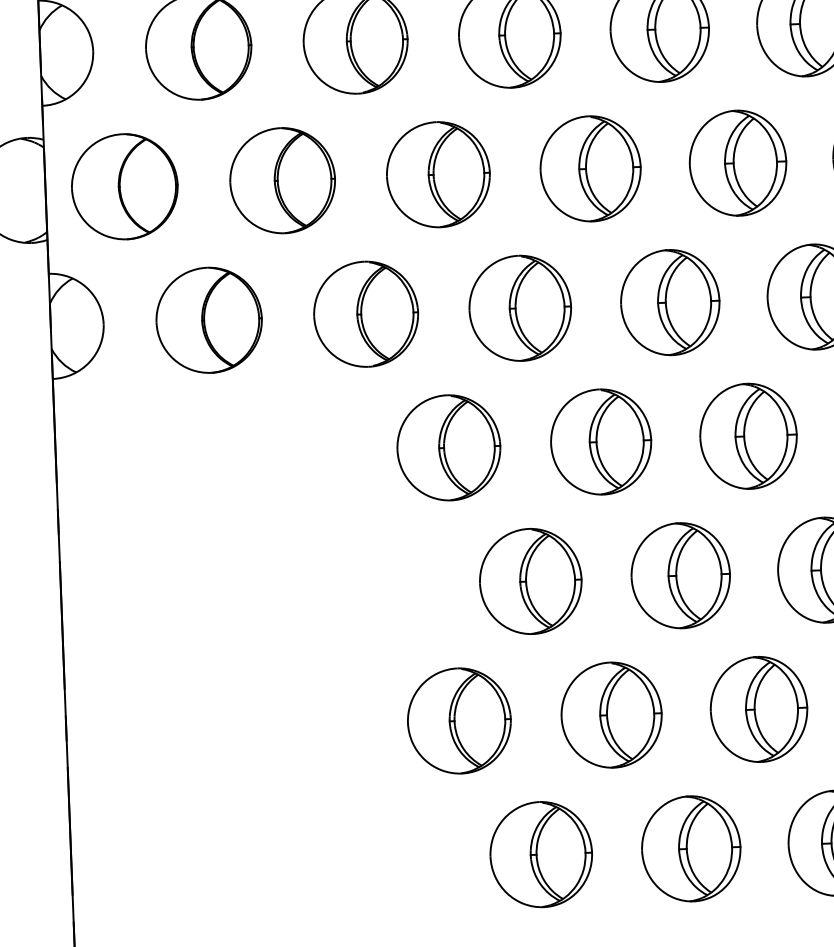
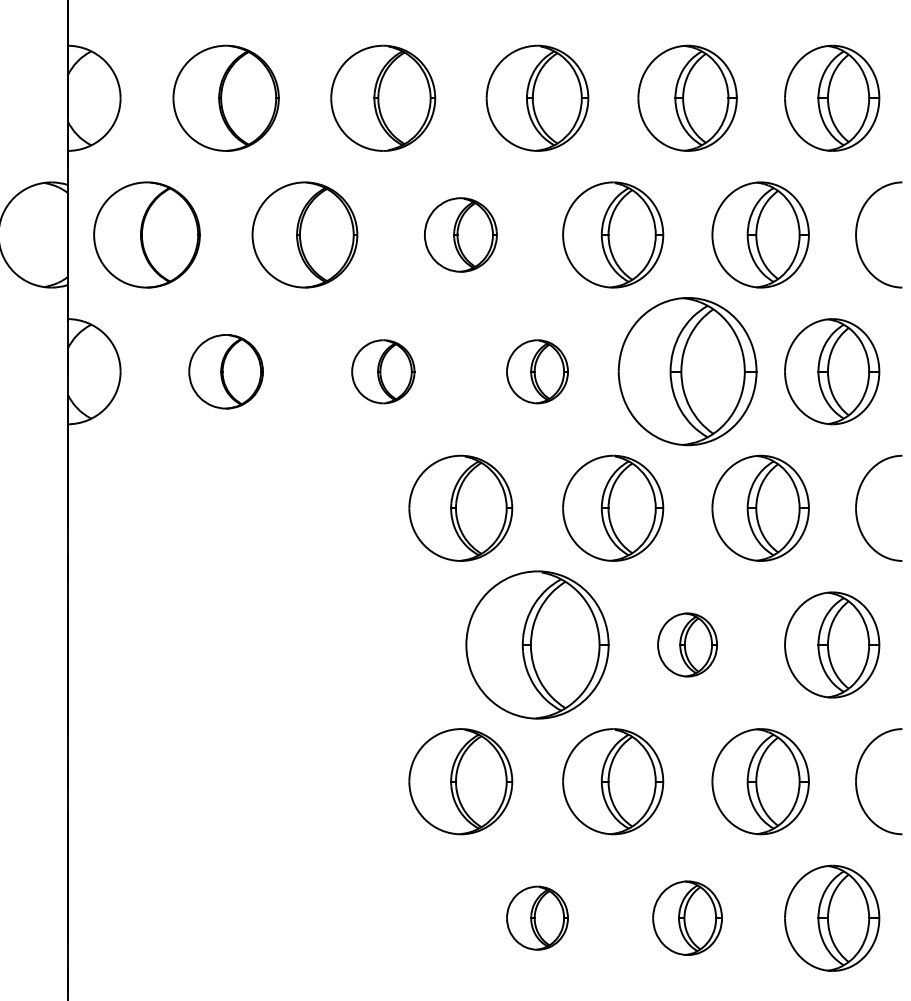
part: (438, 174) -> (460, 234), size x0.7
part: (670, 302) -> (687, 371), size x1.4
part: (520, 308) -> (537, 371), size x0.6
part: (366, 314) -> (383, 371), size x0.6
part: (208, 320) -> (225, 371), size x0.7
part: (680, 575) -> (687, 644), size x0.6
part: (530, 580) -> (537, 644), size x1.4
part: (691, 848) -> (687, 917), size x0.7
part: (541, 853) -> (537, 917), size x0.6

